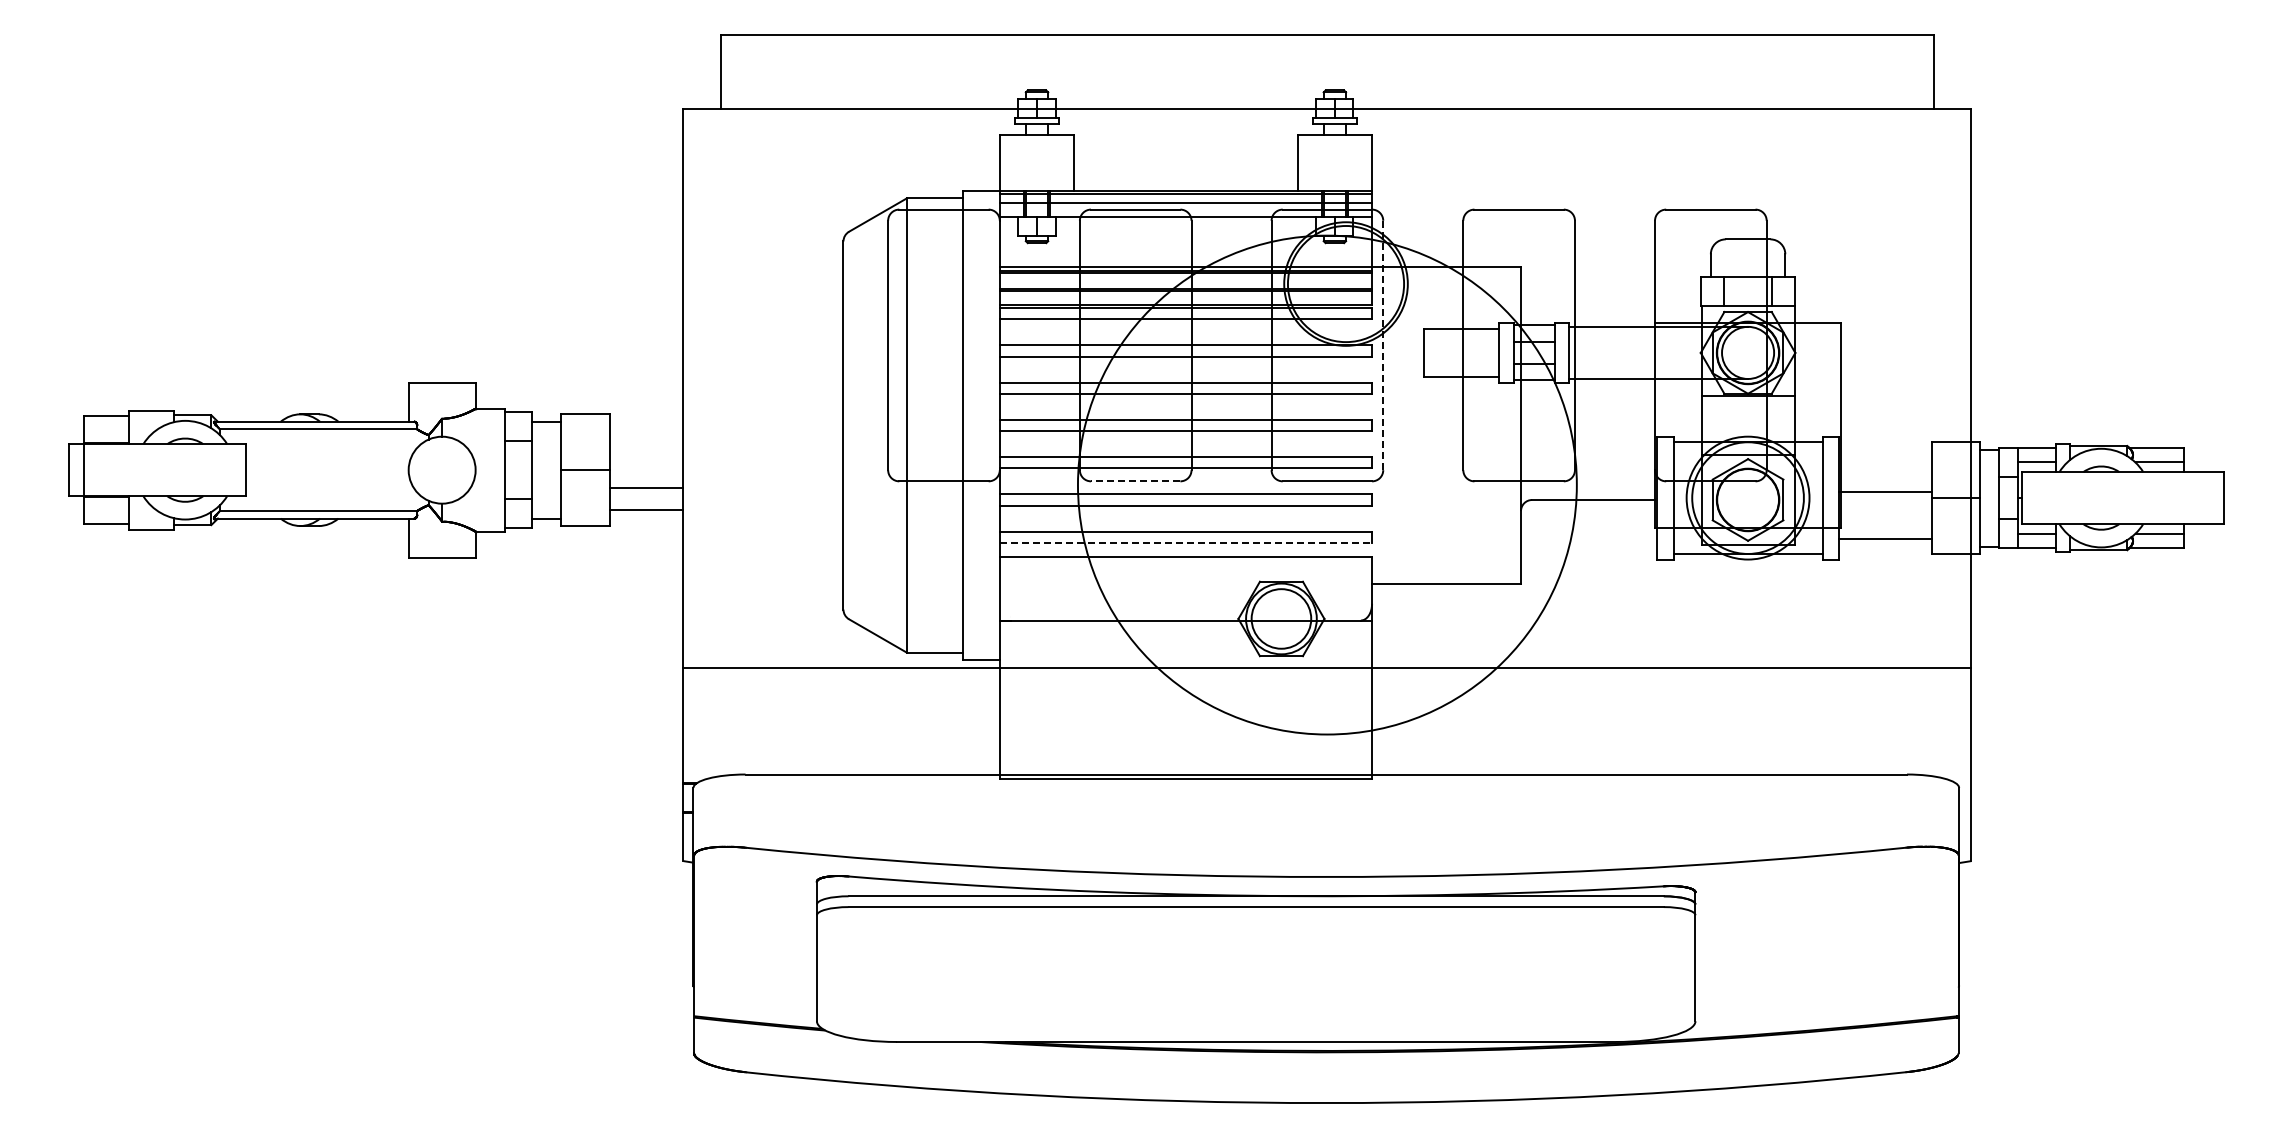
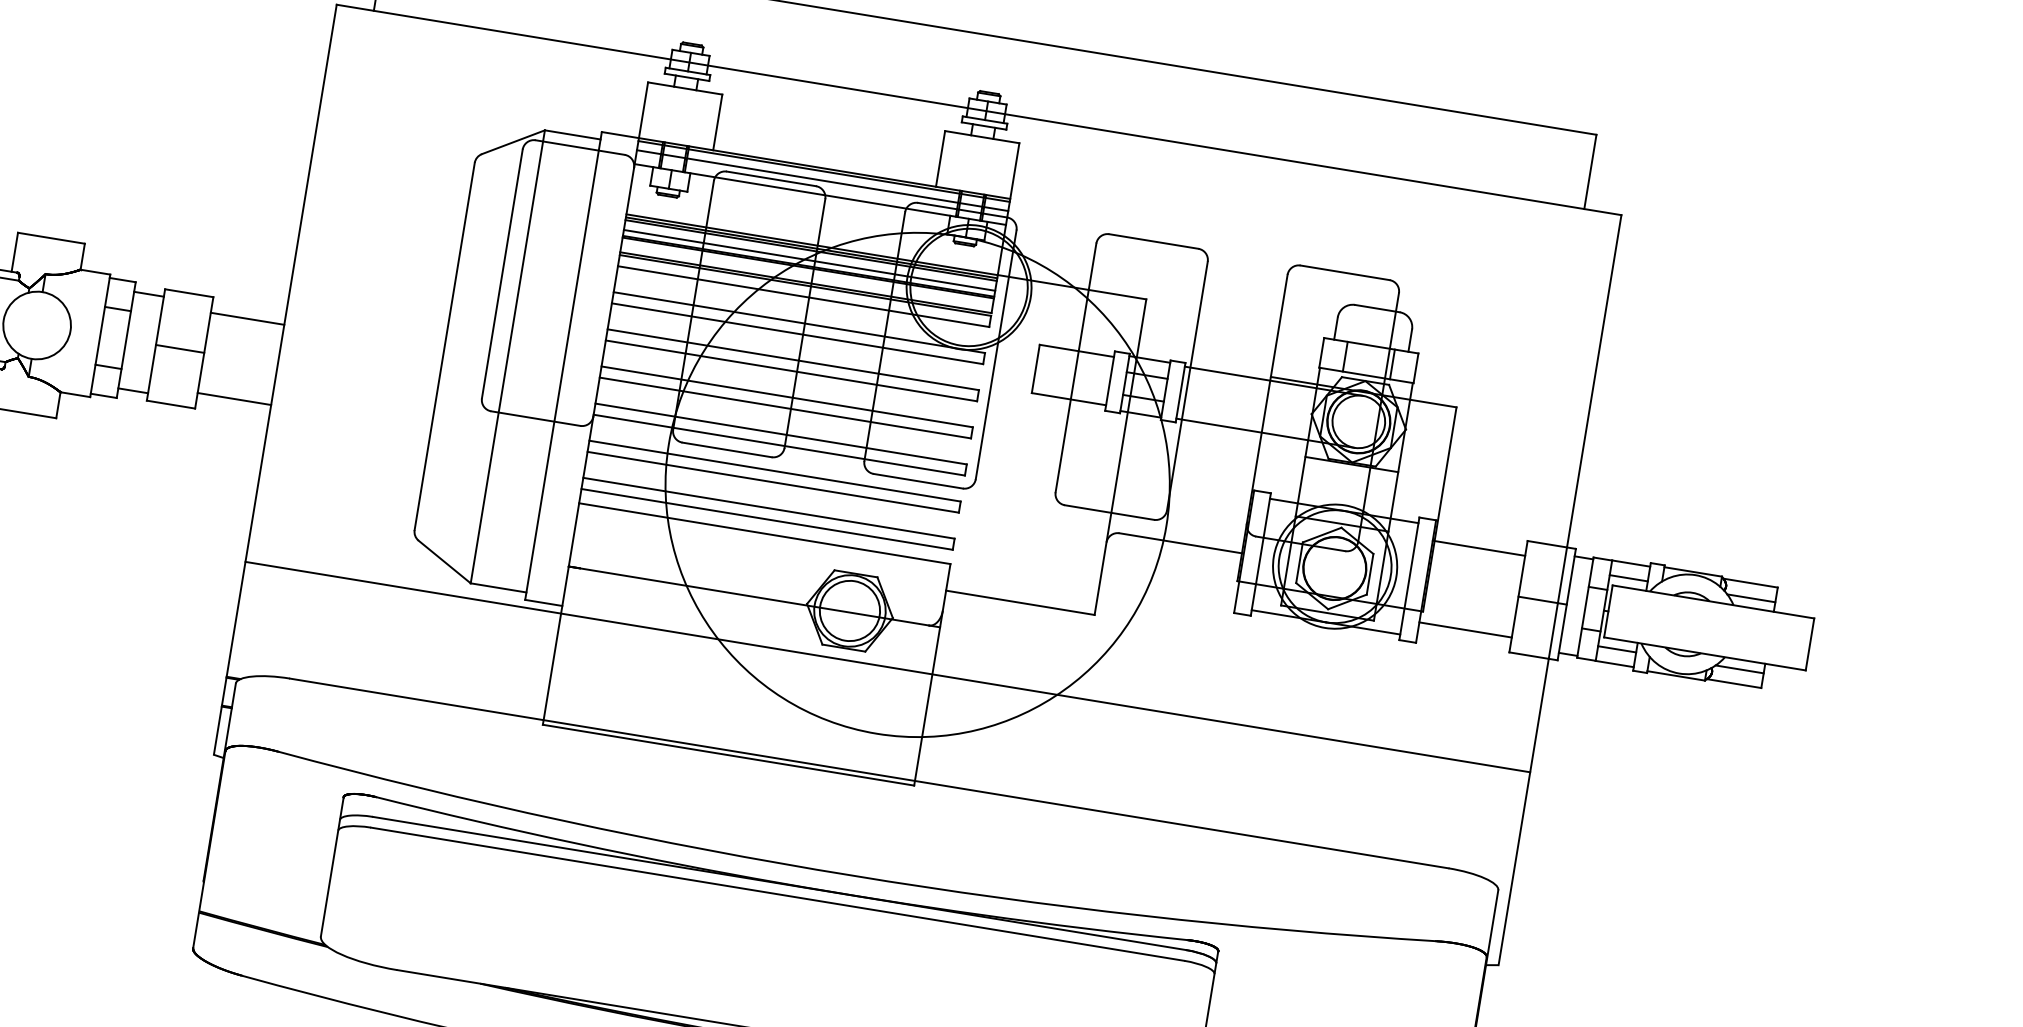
line: (1185, 283) -> (809, 260), added
line: (1383, 345) -> (996, 354), dashed -> solid
line: (1135, 481) -> (726, 450), dashed -> solid
line: (646, 487) -> (247, 318), moved
line: (1885, 492) -> (1478, 548), moved
line: (1186, 542) -> (767, 519), dashed -> solid

